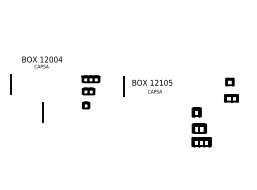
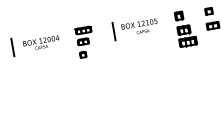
text: (42, 62) -> (41, 43), moved
line: (42, 112) -> (45, 67), removed
part: (201, 127) -> (185, 28), moved

